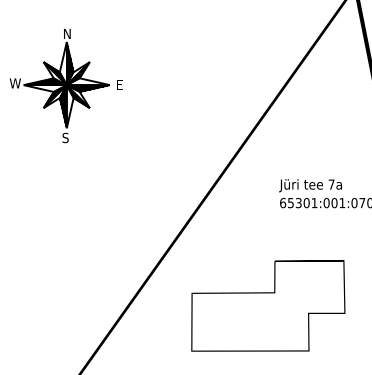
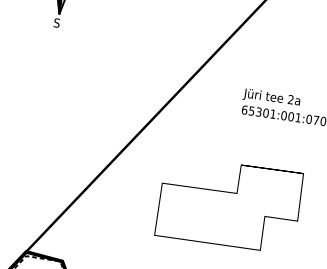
text: (331, 184) -> (290, 99), 7a -> 2a
curve: (268, 293) -> (231, 193), moved

